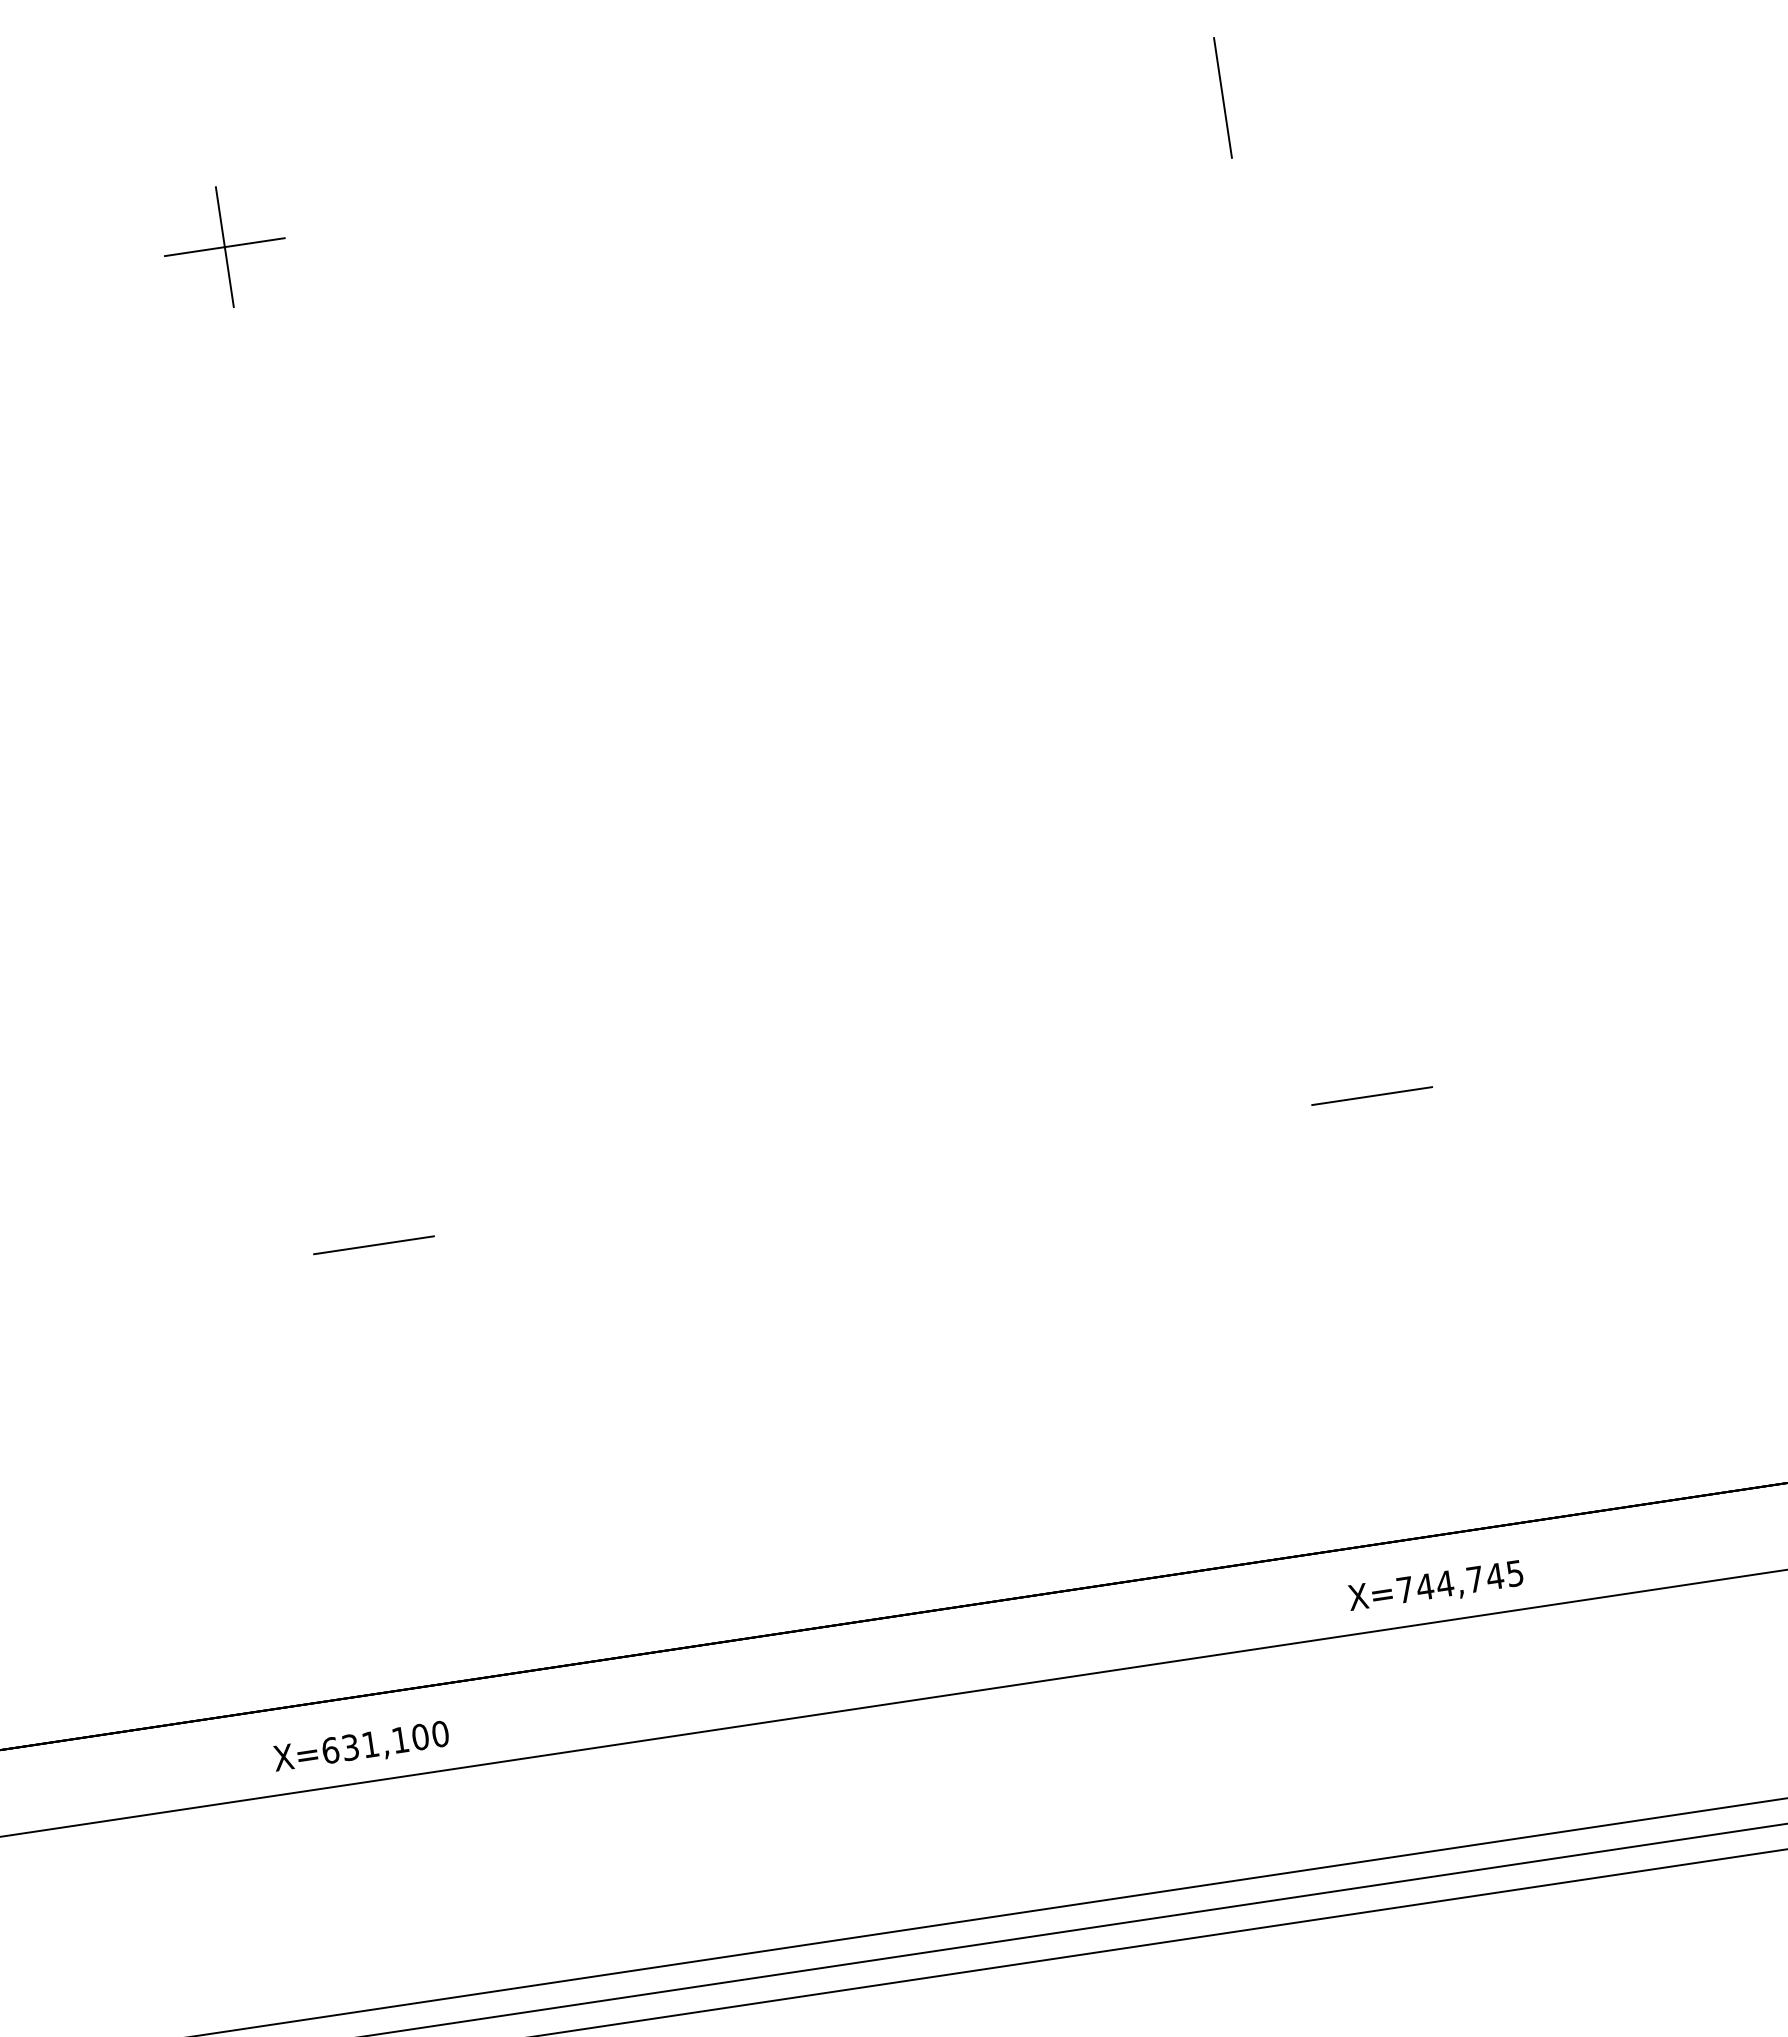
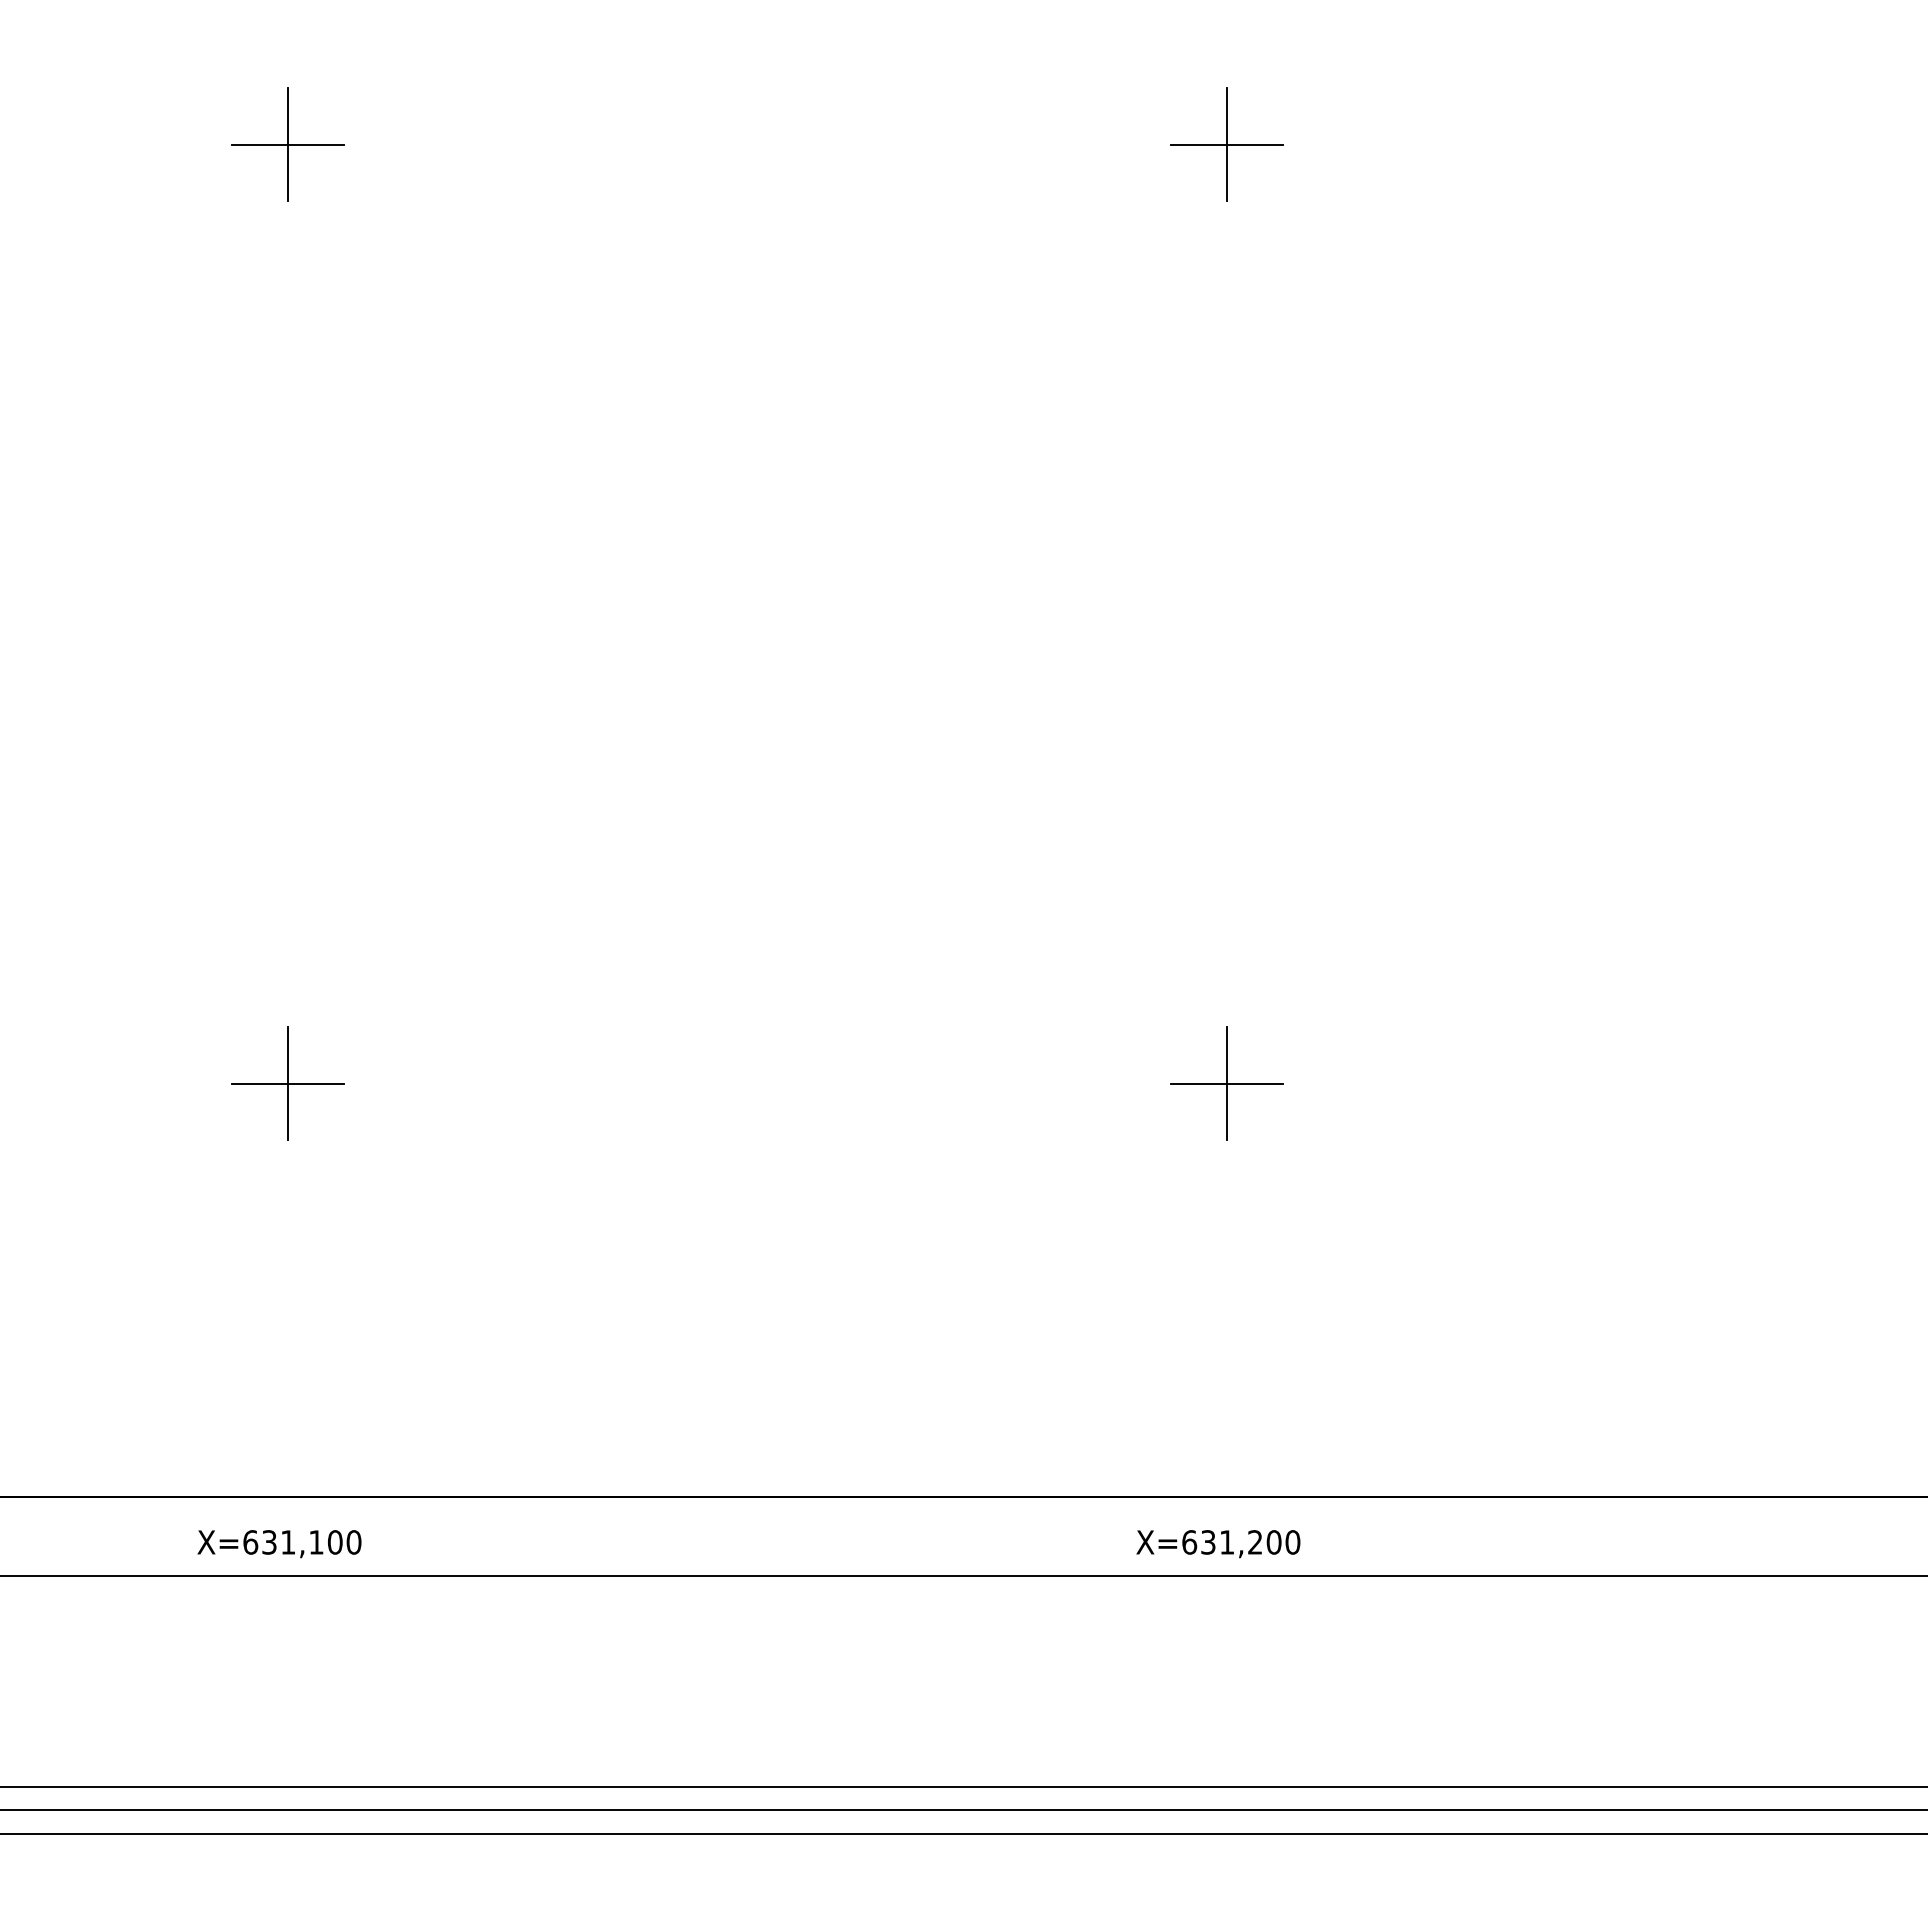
line: (1222, 97) -> (1226, 144), added
line: (1372, 1096) -> (1227, 1083), added
line: (374, 1245) -> (288, 1083), added
text: (1460, 1581) -> (1241, 1542), X=744,745 -> X=631,200
text: (361, 1748) -> (279, 1544), moved

